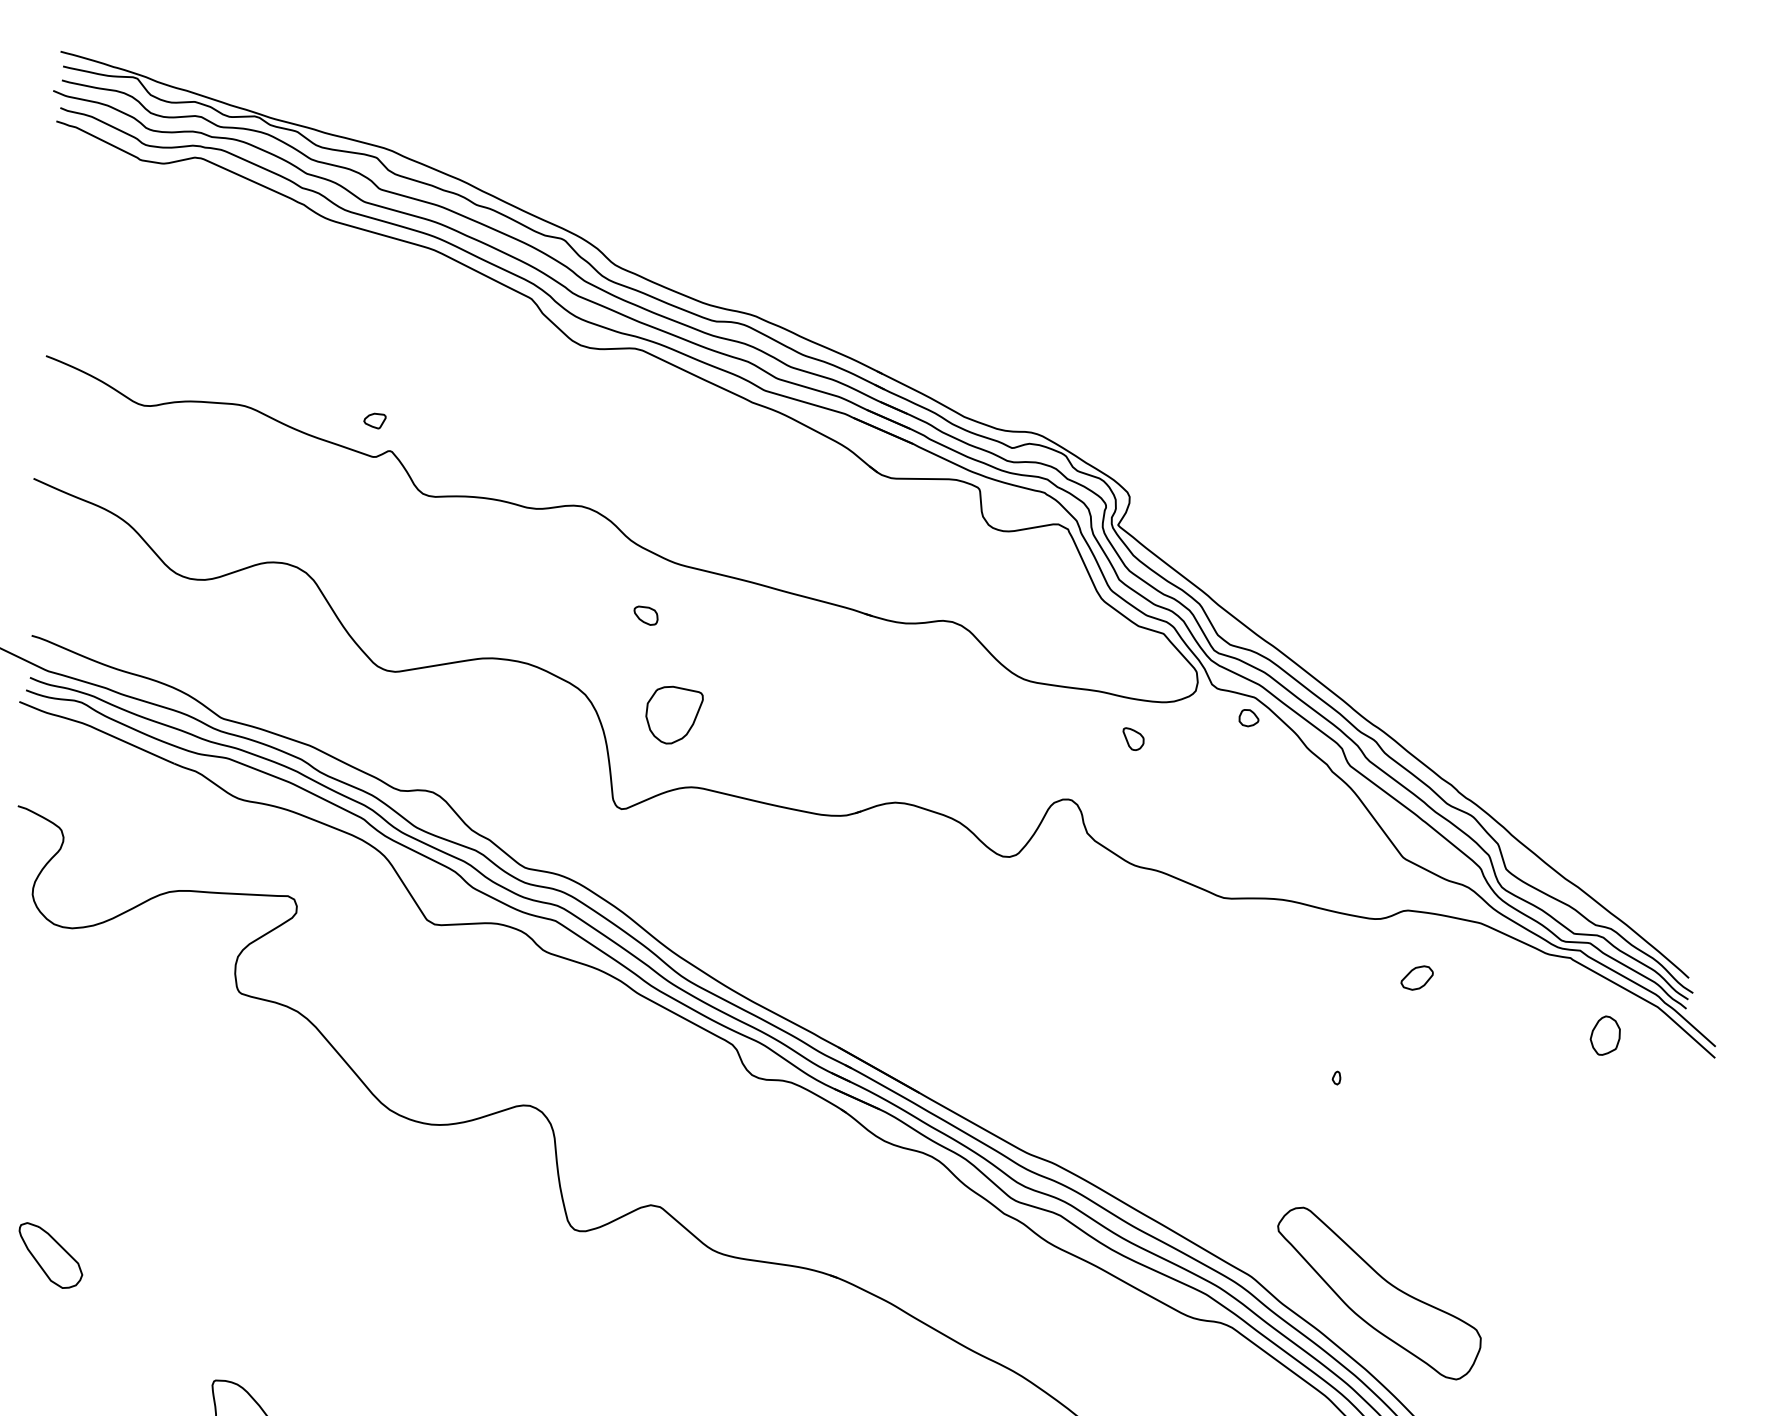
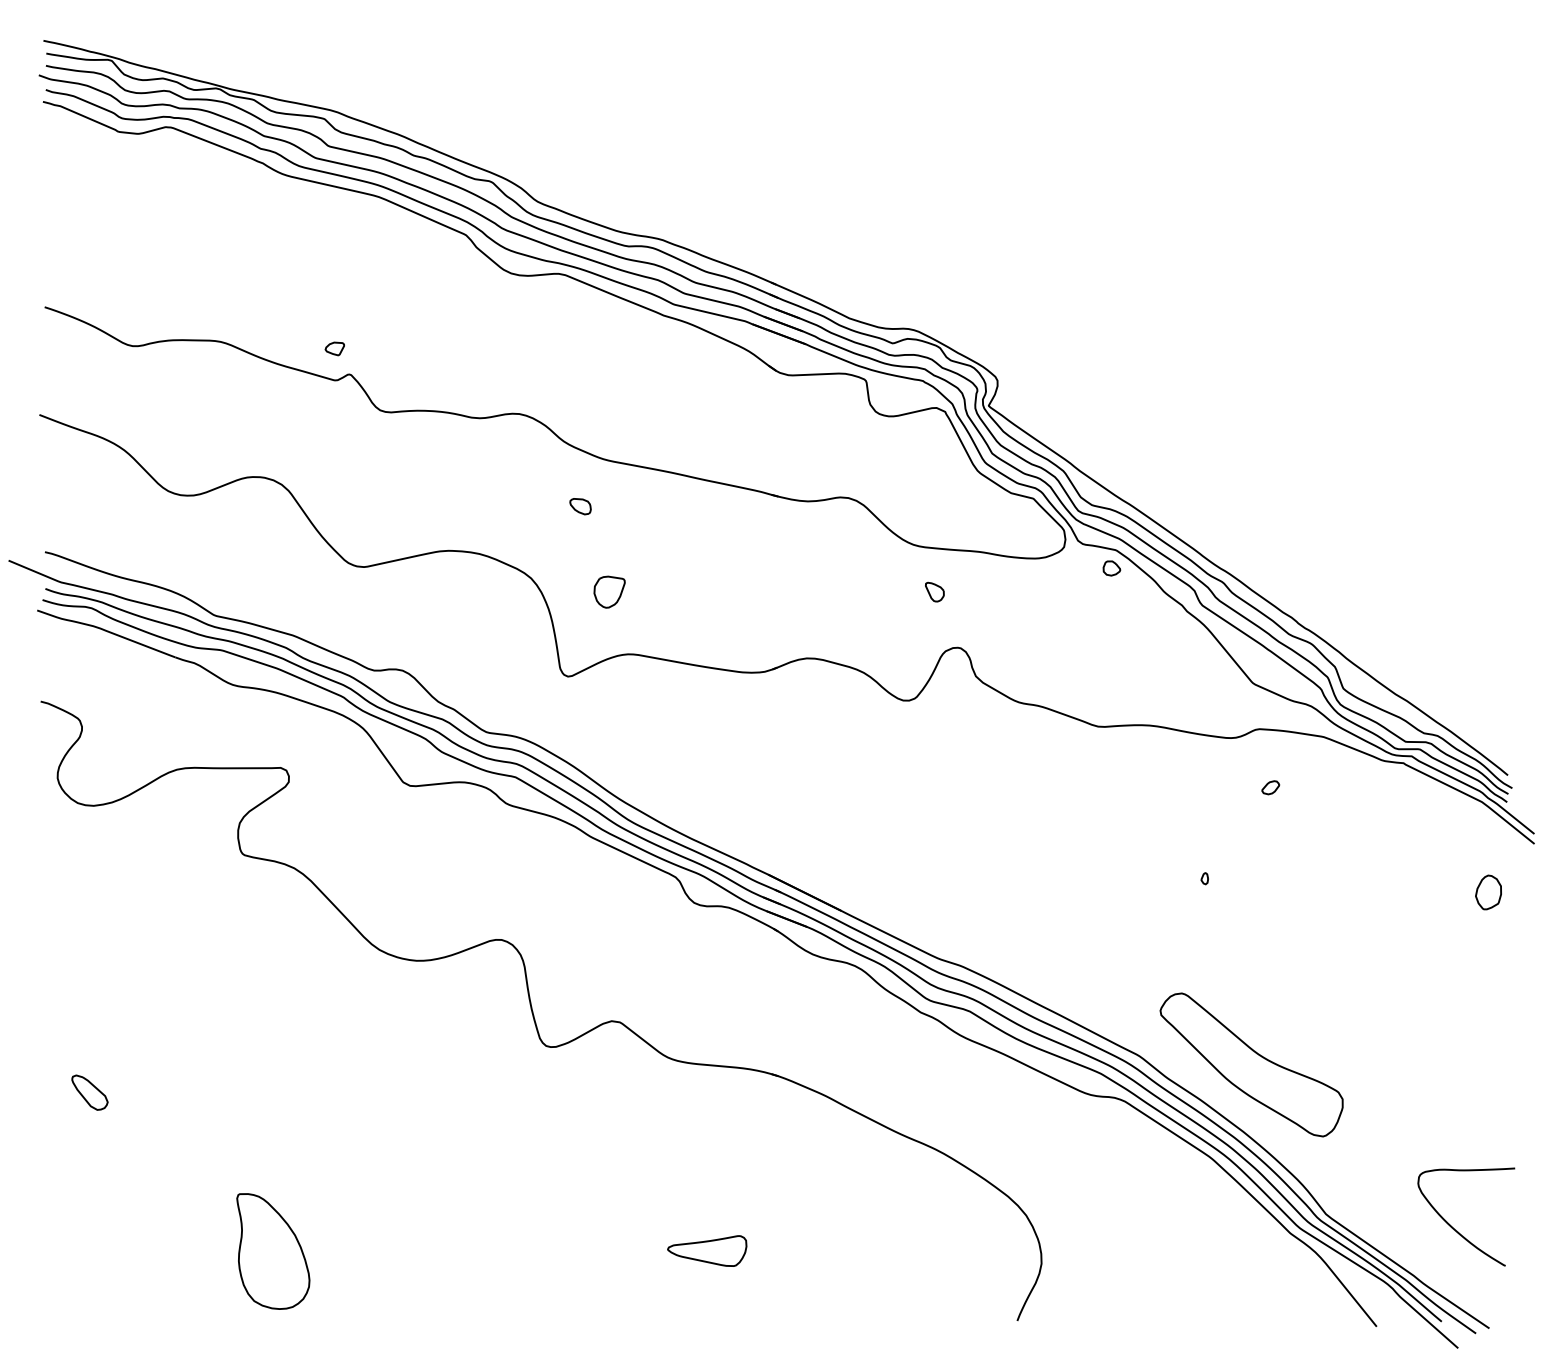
part: (673, 714) -> (609, 591), size x0.62
part: (1133, 738) -> (934, 591), moved
part: (1417, 977) -> (1270, 787), size x0.62
part: (1605, 1035) -> (1488, 892), moved
part: (50, 1255) -> (89, 1092), size x0.62

